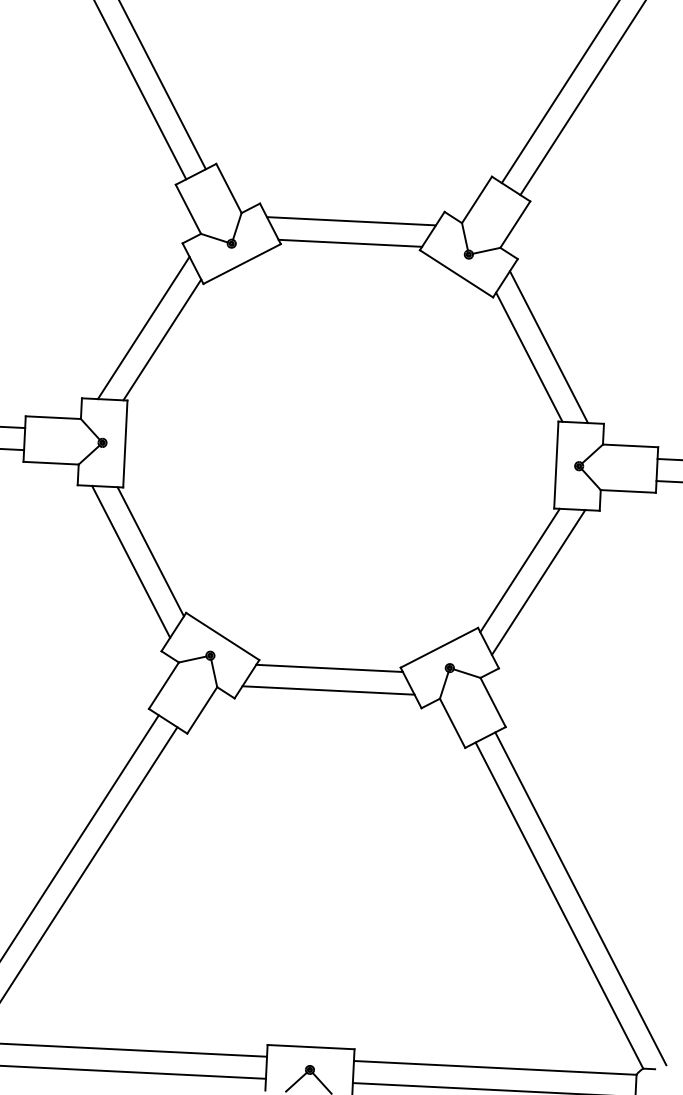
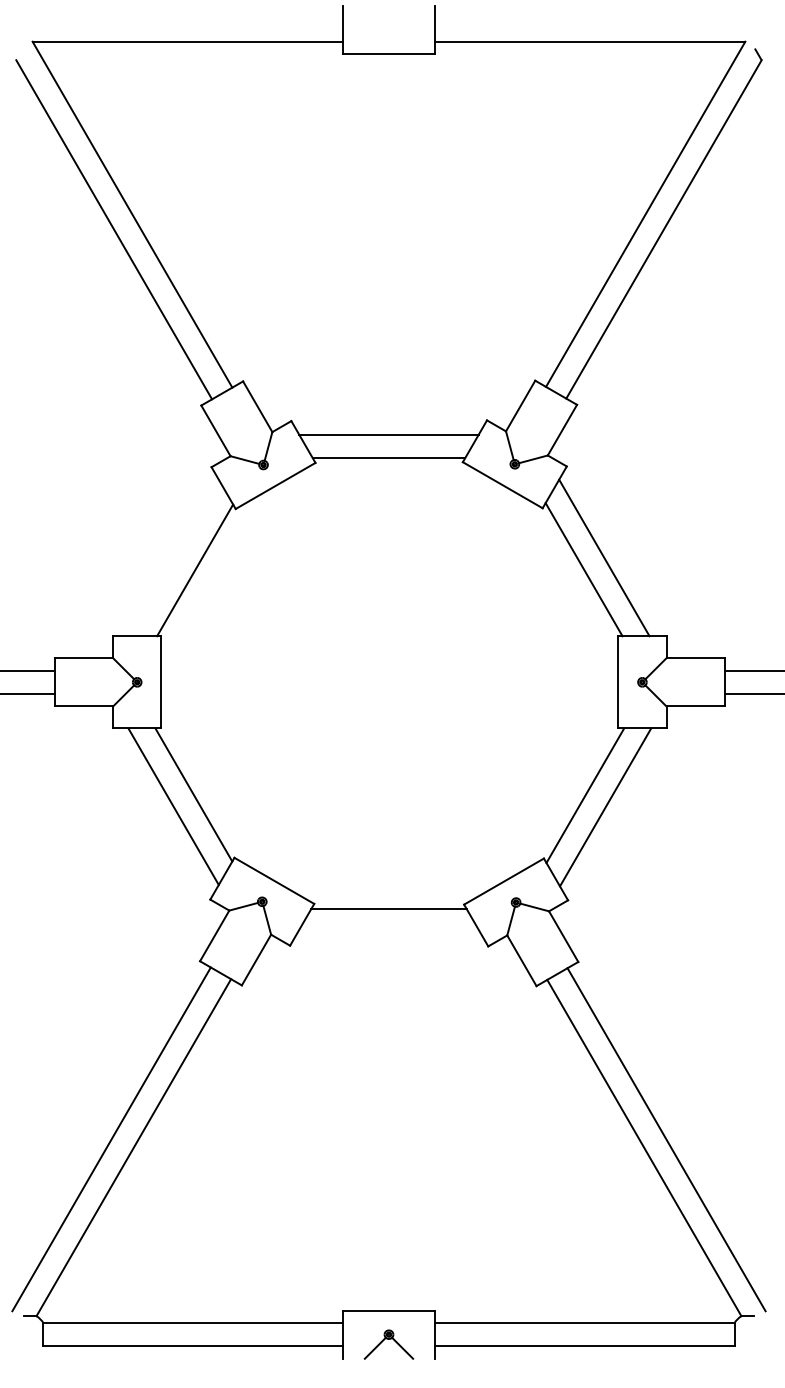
line: (143, 327) -> (174, 558), removed
line: (328, 690) -> (388, 932), removed

